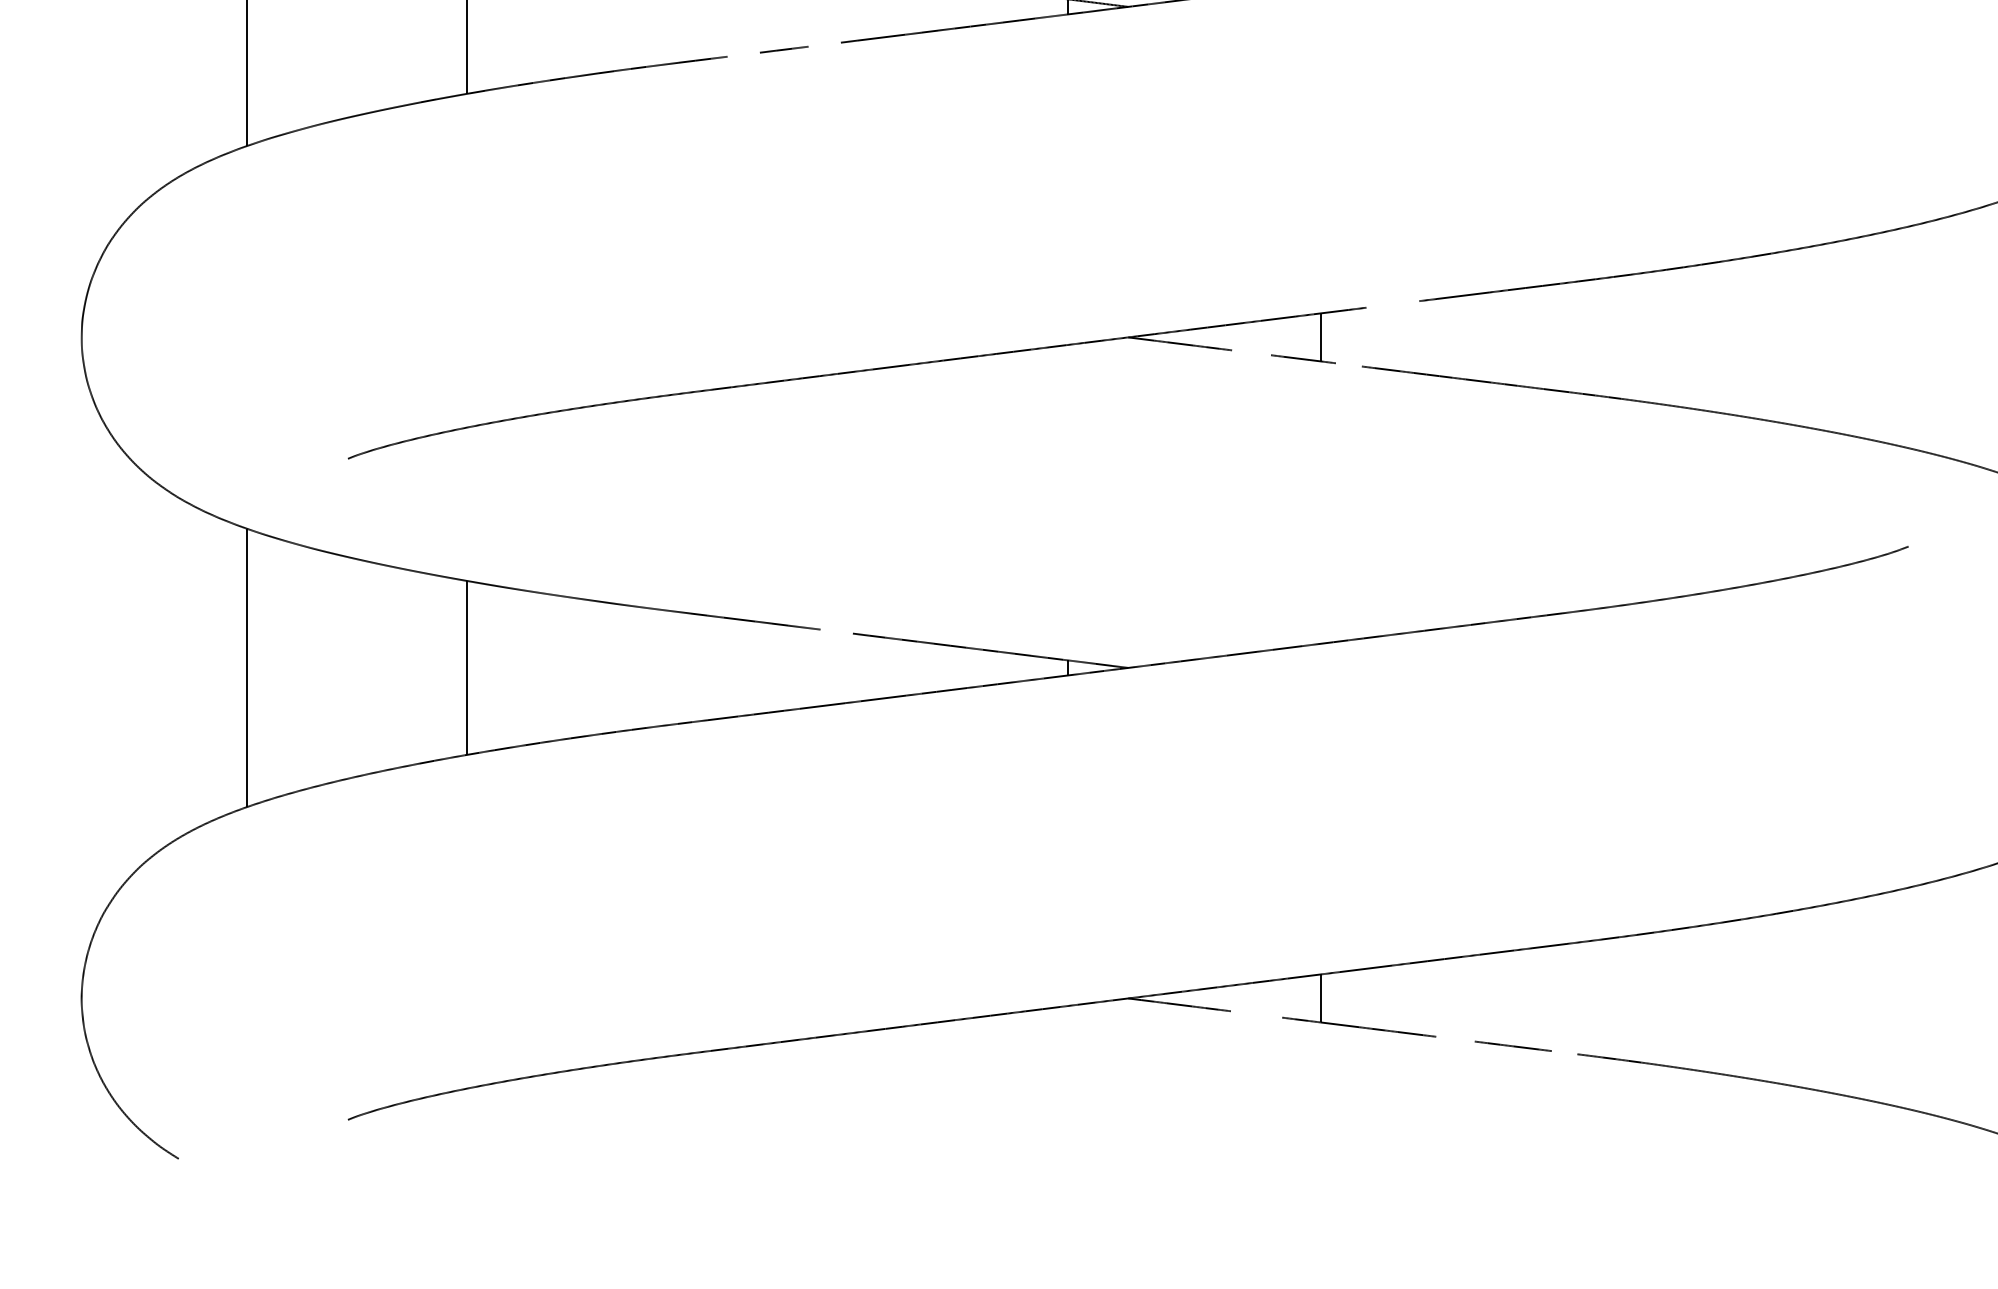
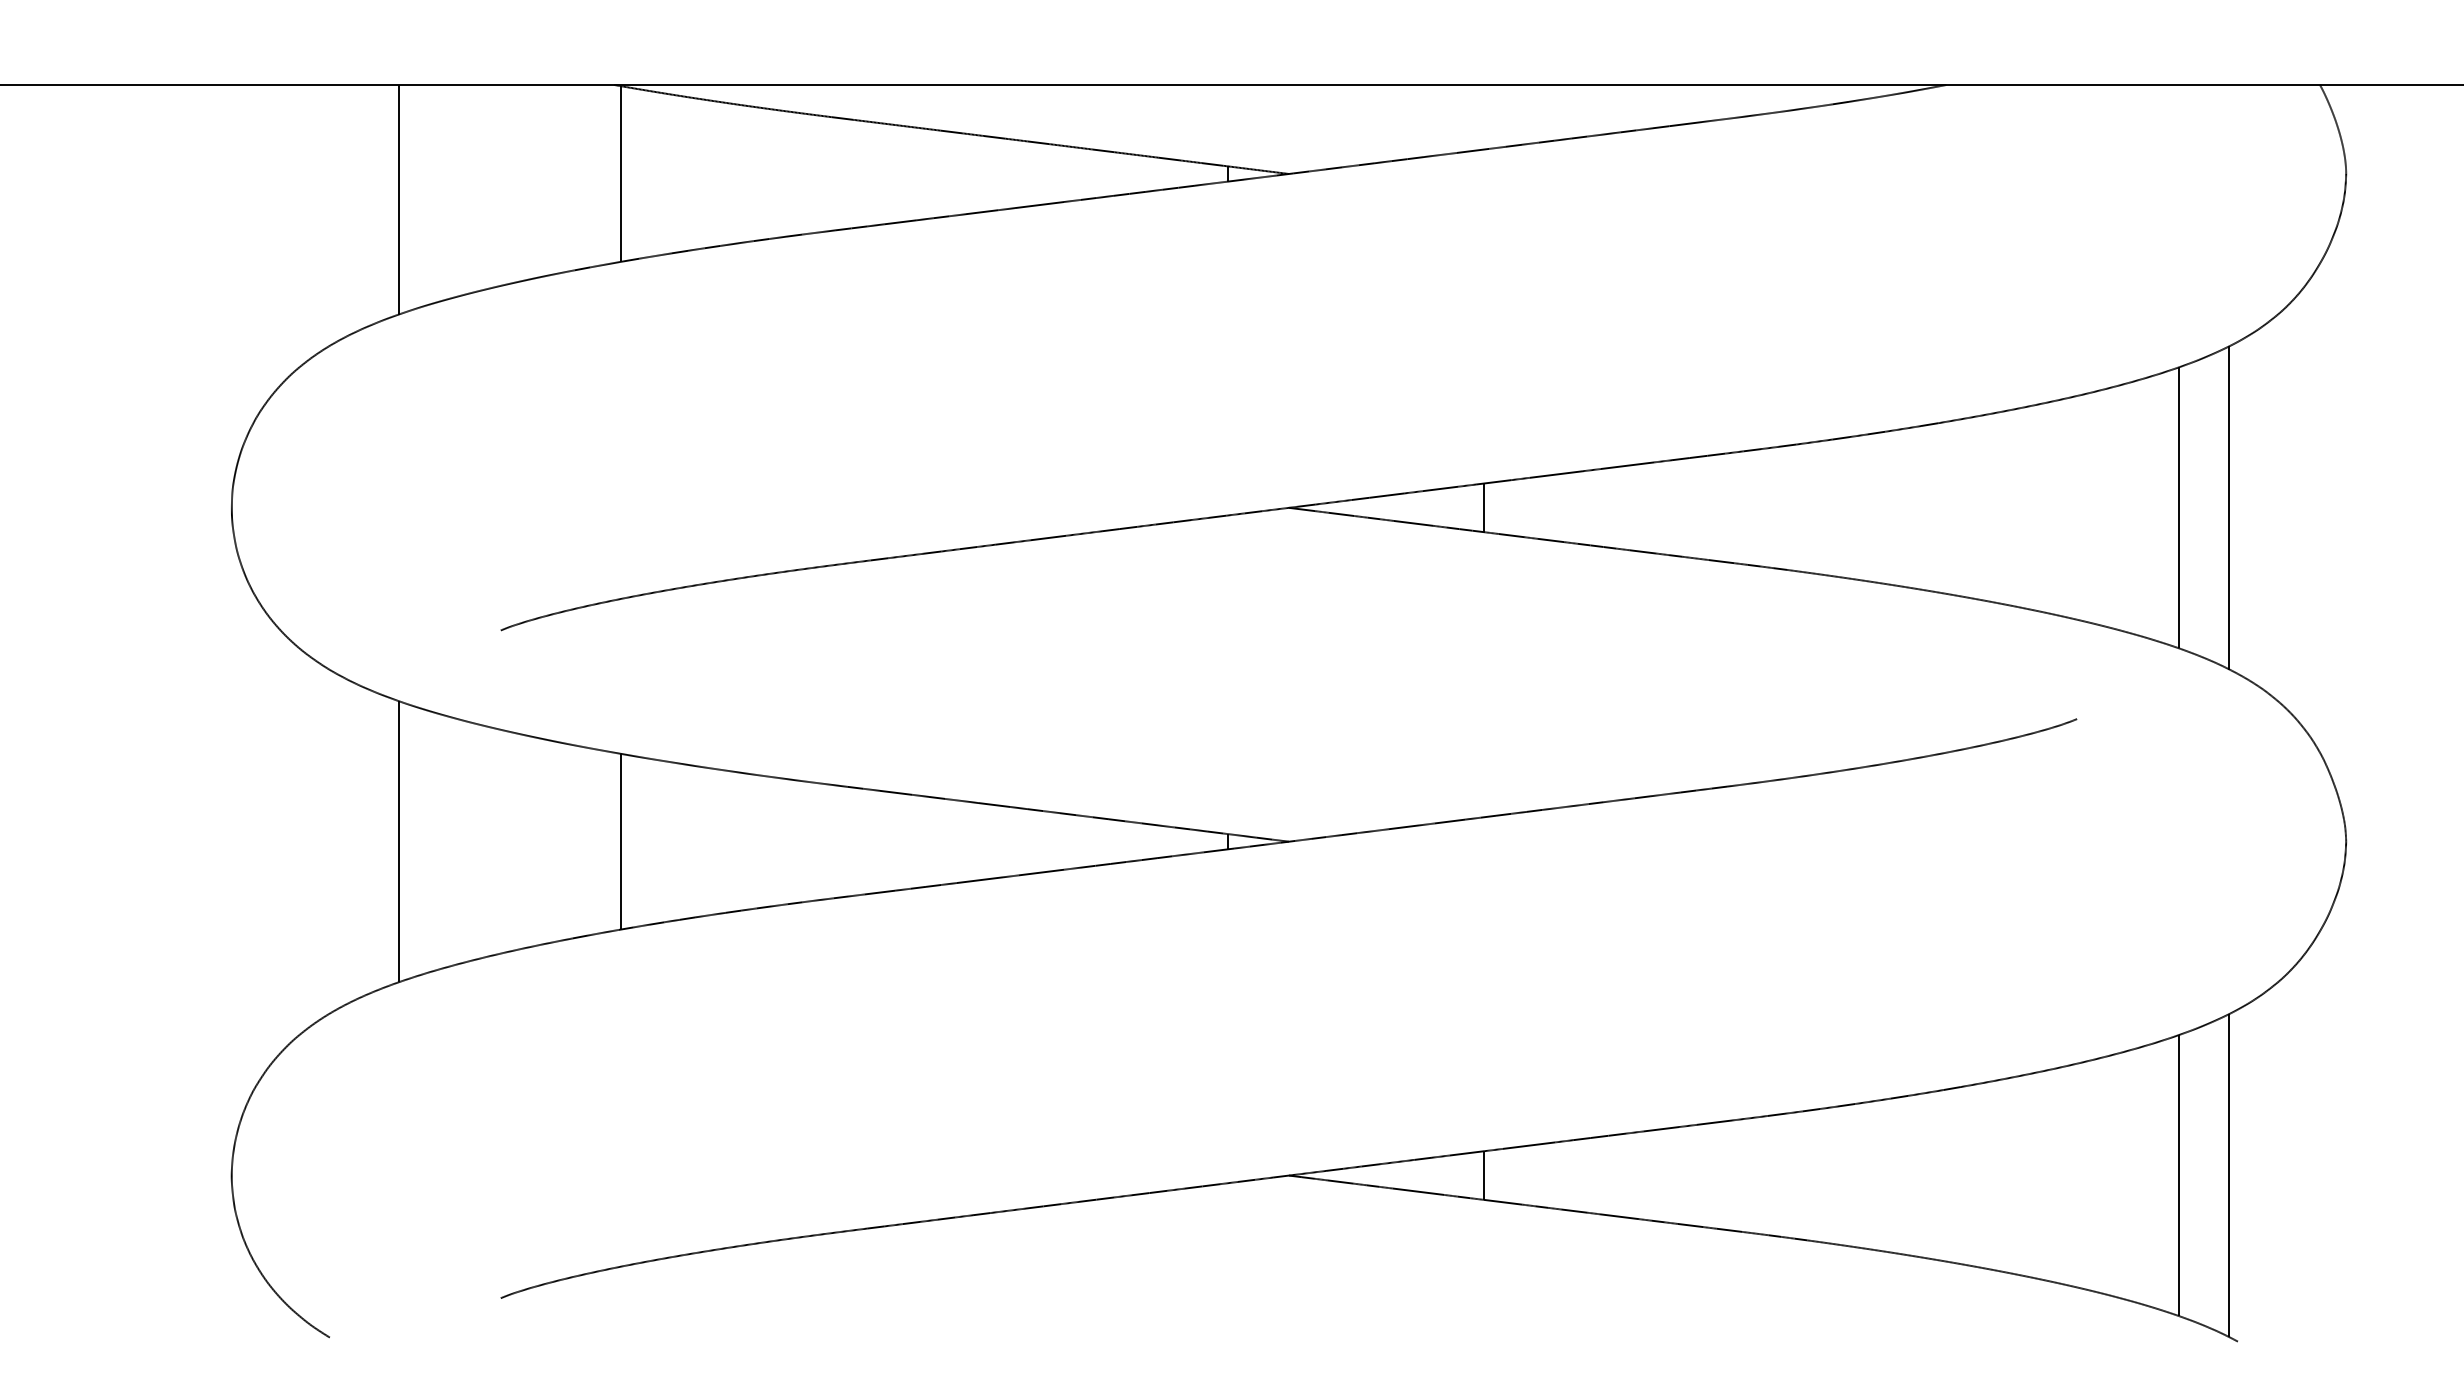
line: (823, 45) -> (981, 212), added
line: (743, 54) -> (900, 222), added
line: (1392, 304) -> (1555, 474), added
line: (1251, 351) -> (1413, 522), added
line: (1348, 364) -> (1511, 535), added
line: (836, 632) -> (994, 805), added
line: (1256, 1014) -> (1418, 1191), added
line: (1455, 1038) -> (1619, 1216), added
line: (1564, 1051) -> (1729, 1229), added

